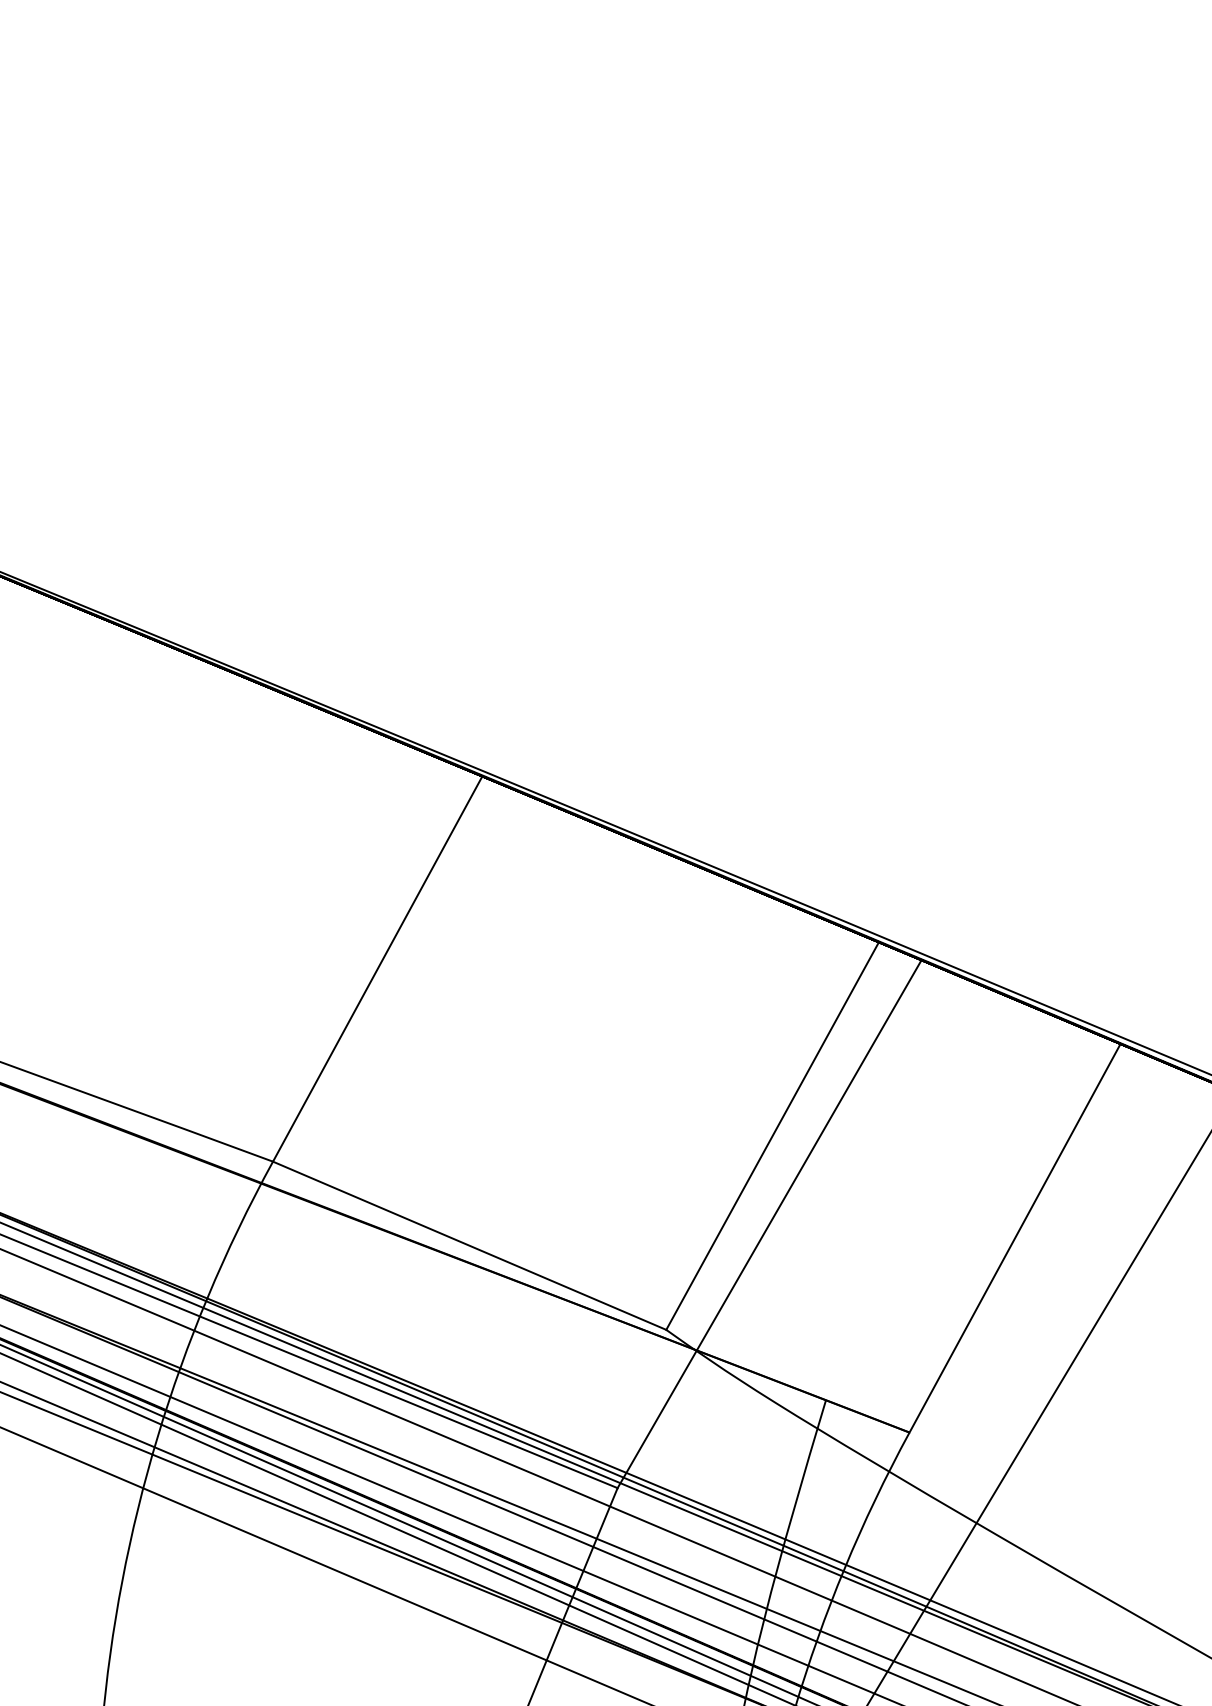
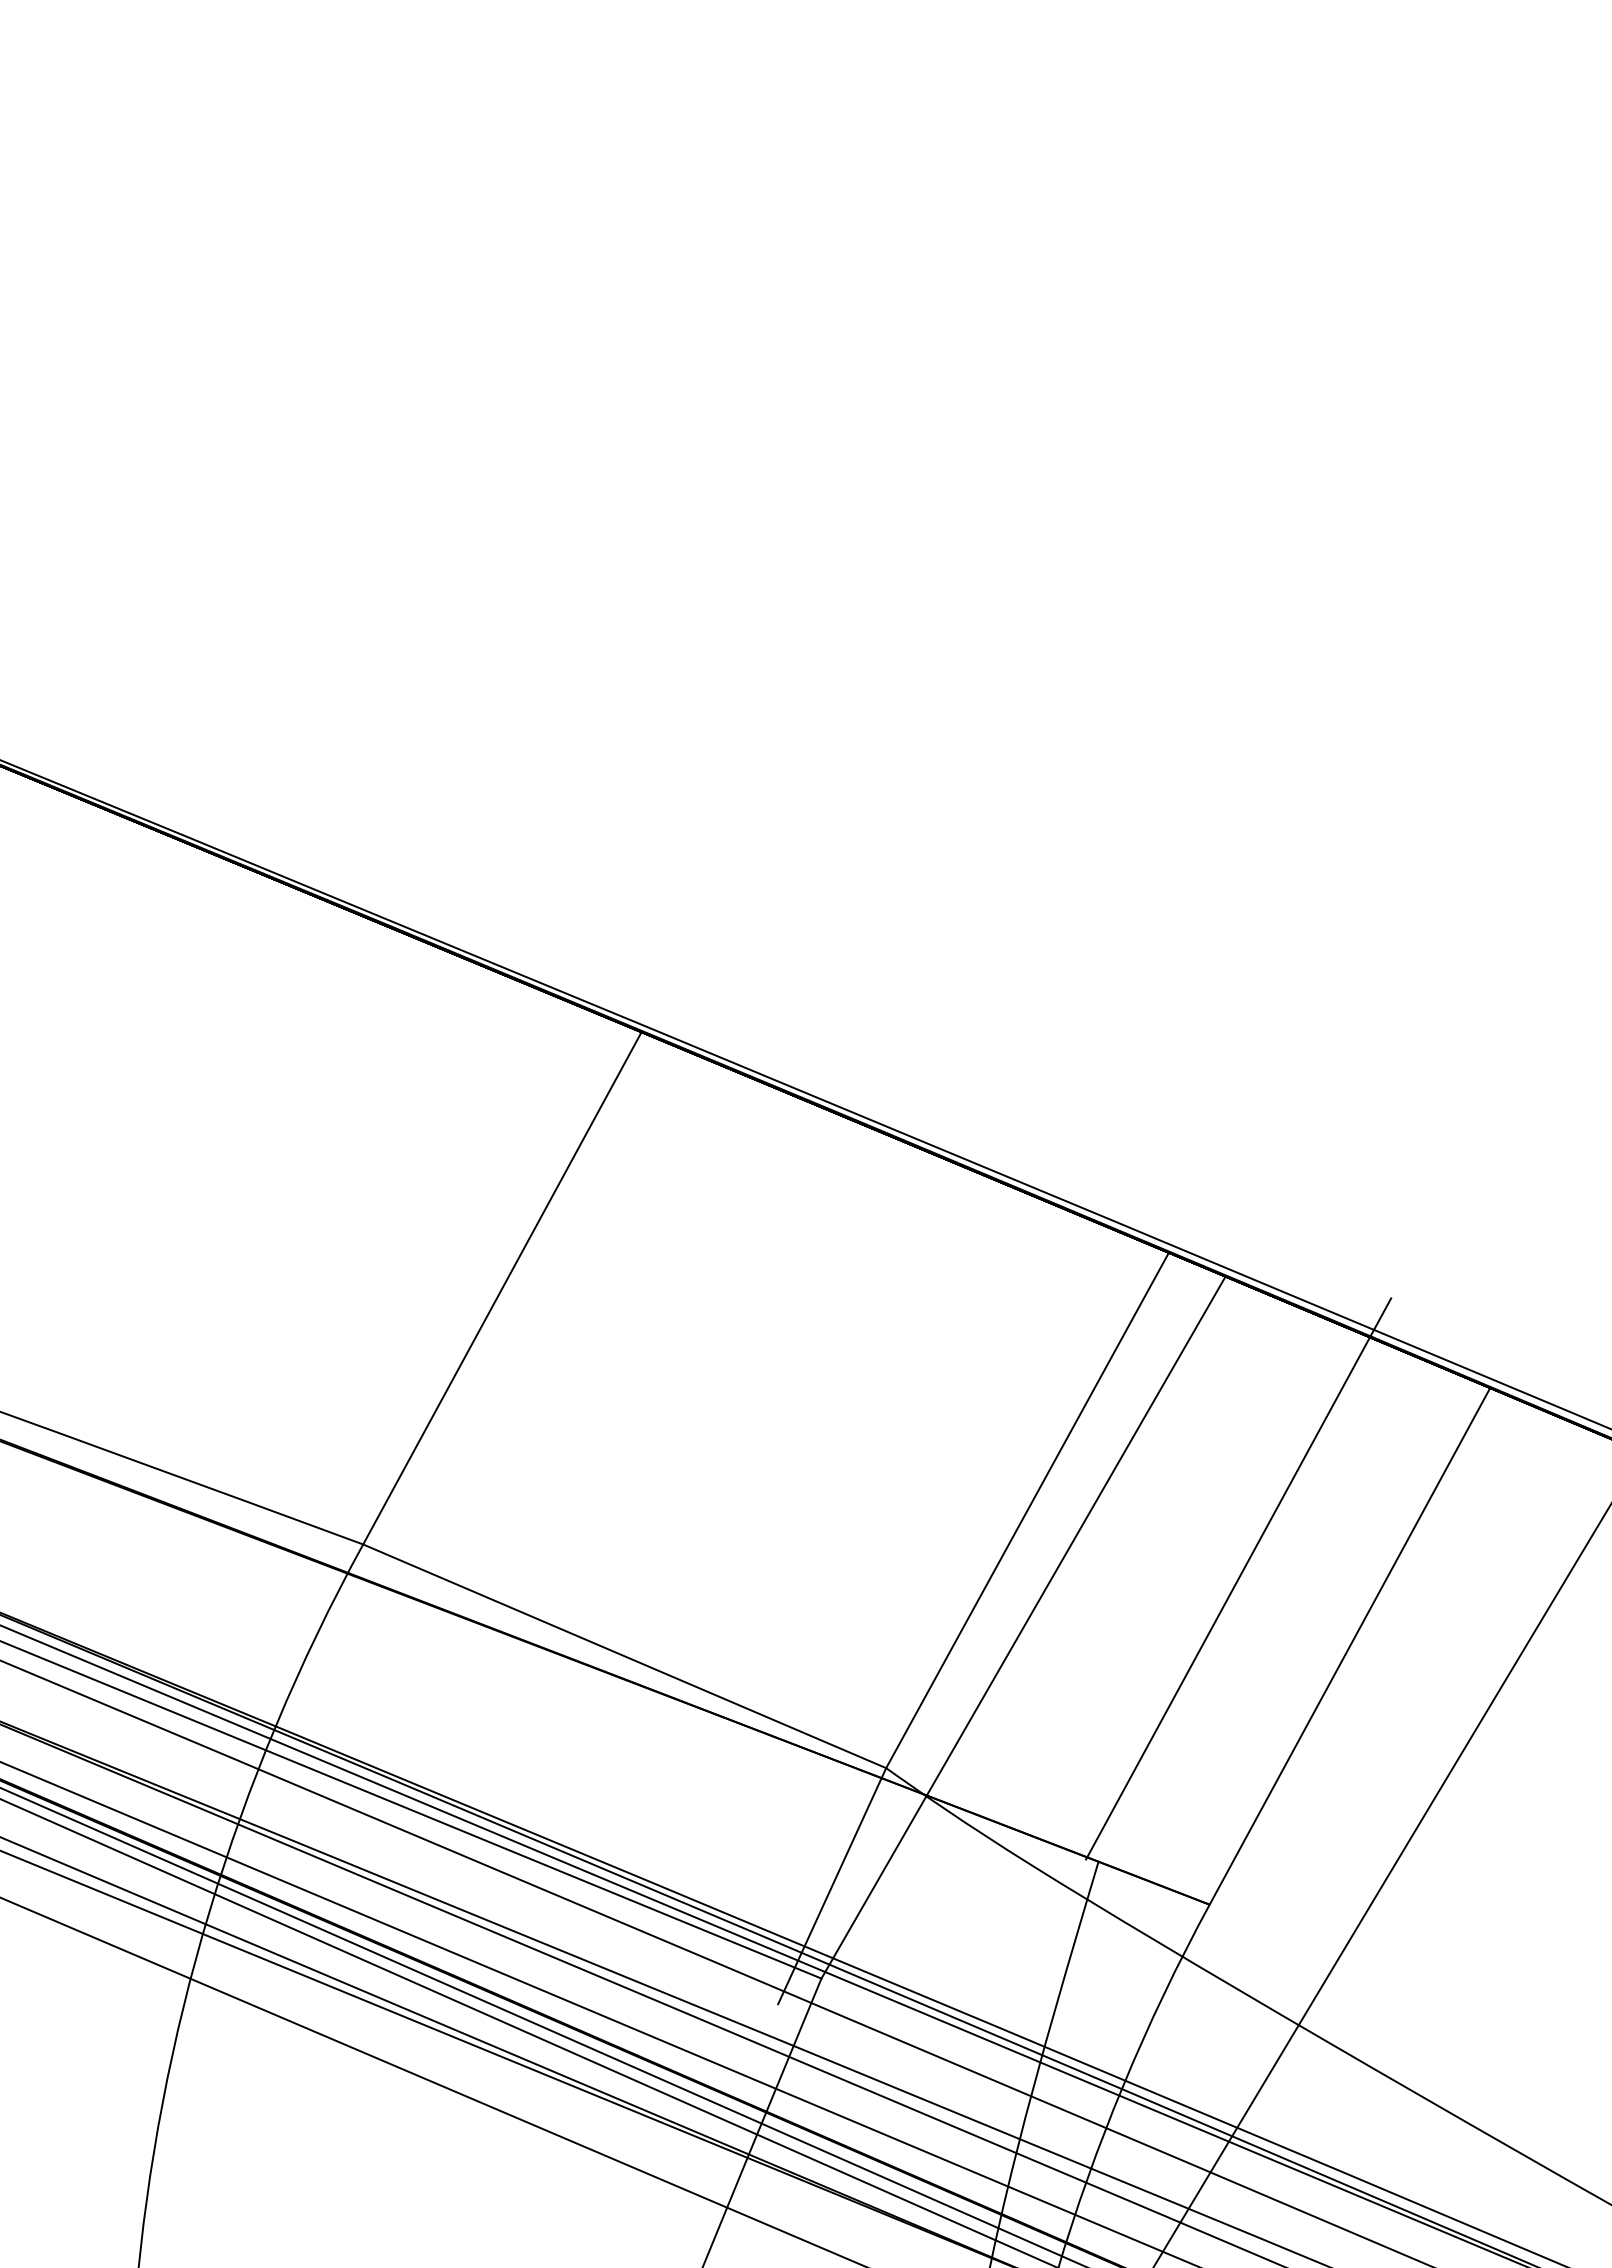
line: (931, 1187) -> (1238, 1578), added
line: (625, 1418) -> (832, 1886), added

